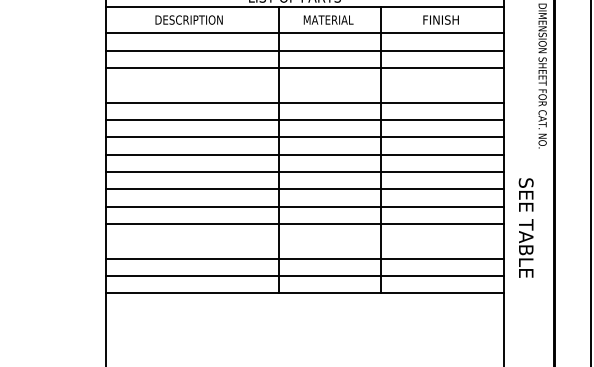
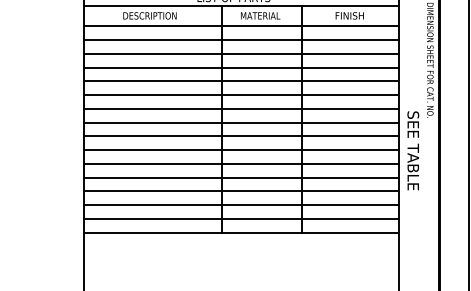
line: (304, 85) -> (241, 67), added
text: (526, 227) -> (413, 150), moved
line: (304, 241) -> (241, 191), added

